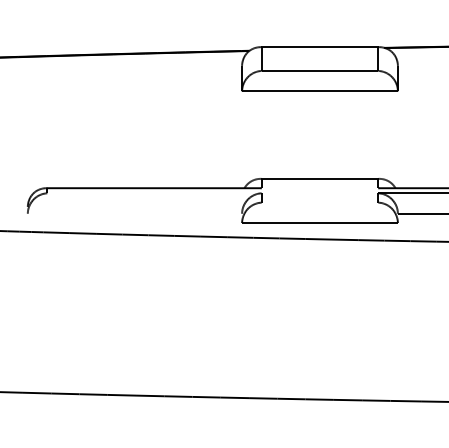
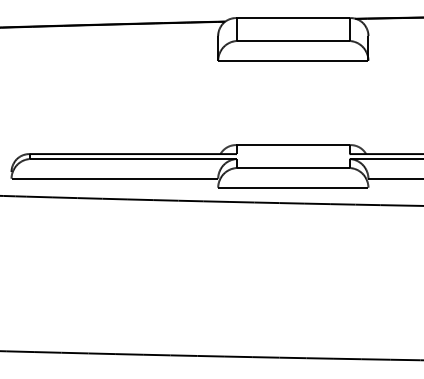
line: (154, 193) -> (133, 159), added
line: (319, 202) -> (292, 167), added
line: (134, 213) -> (114, 178), added

